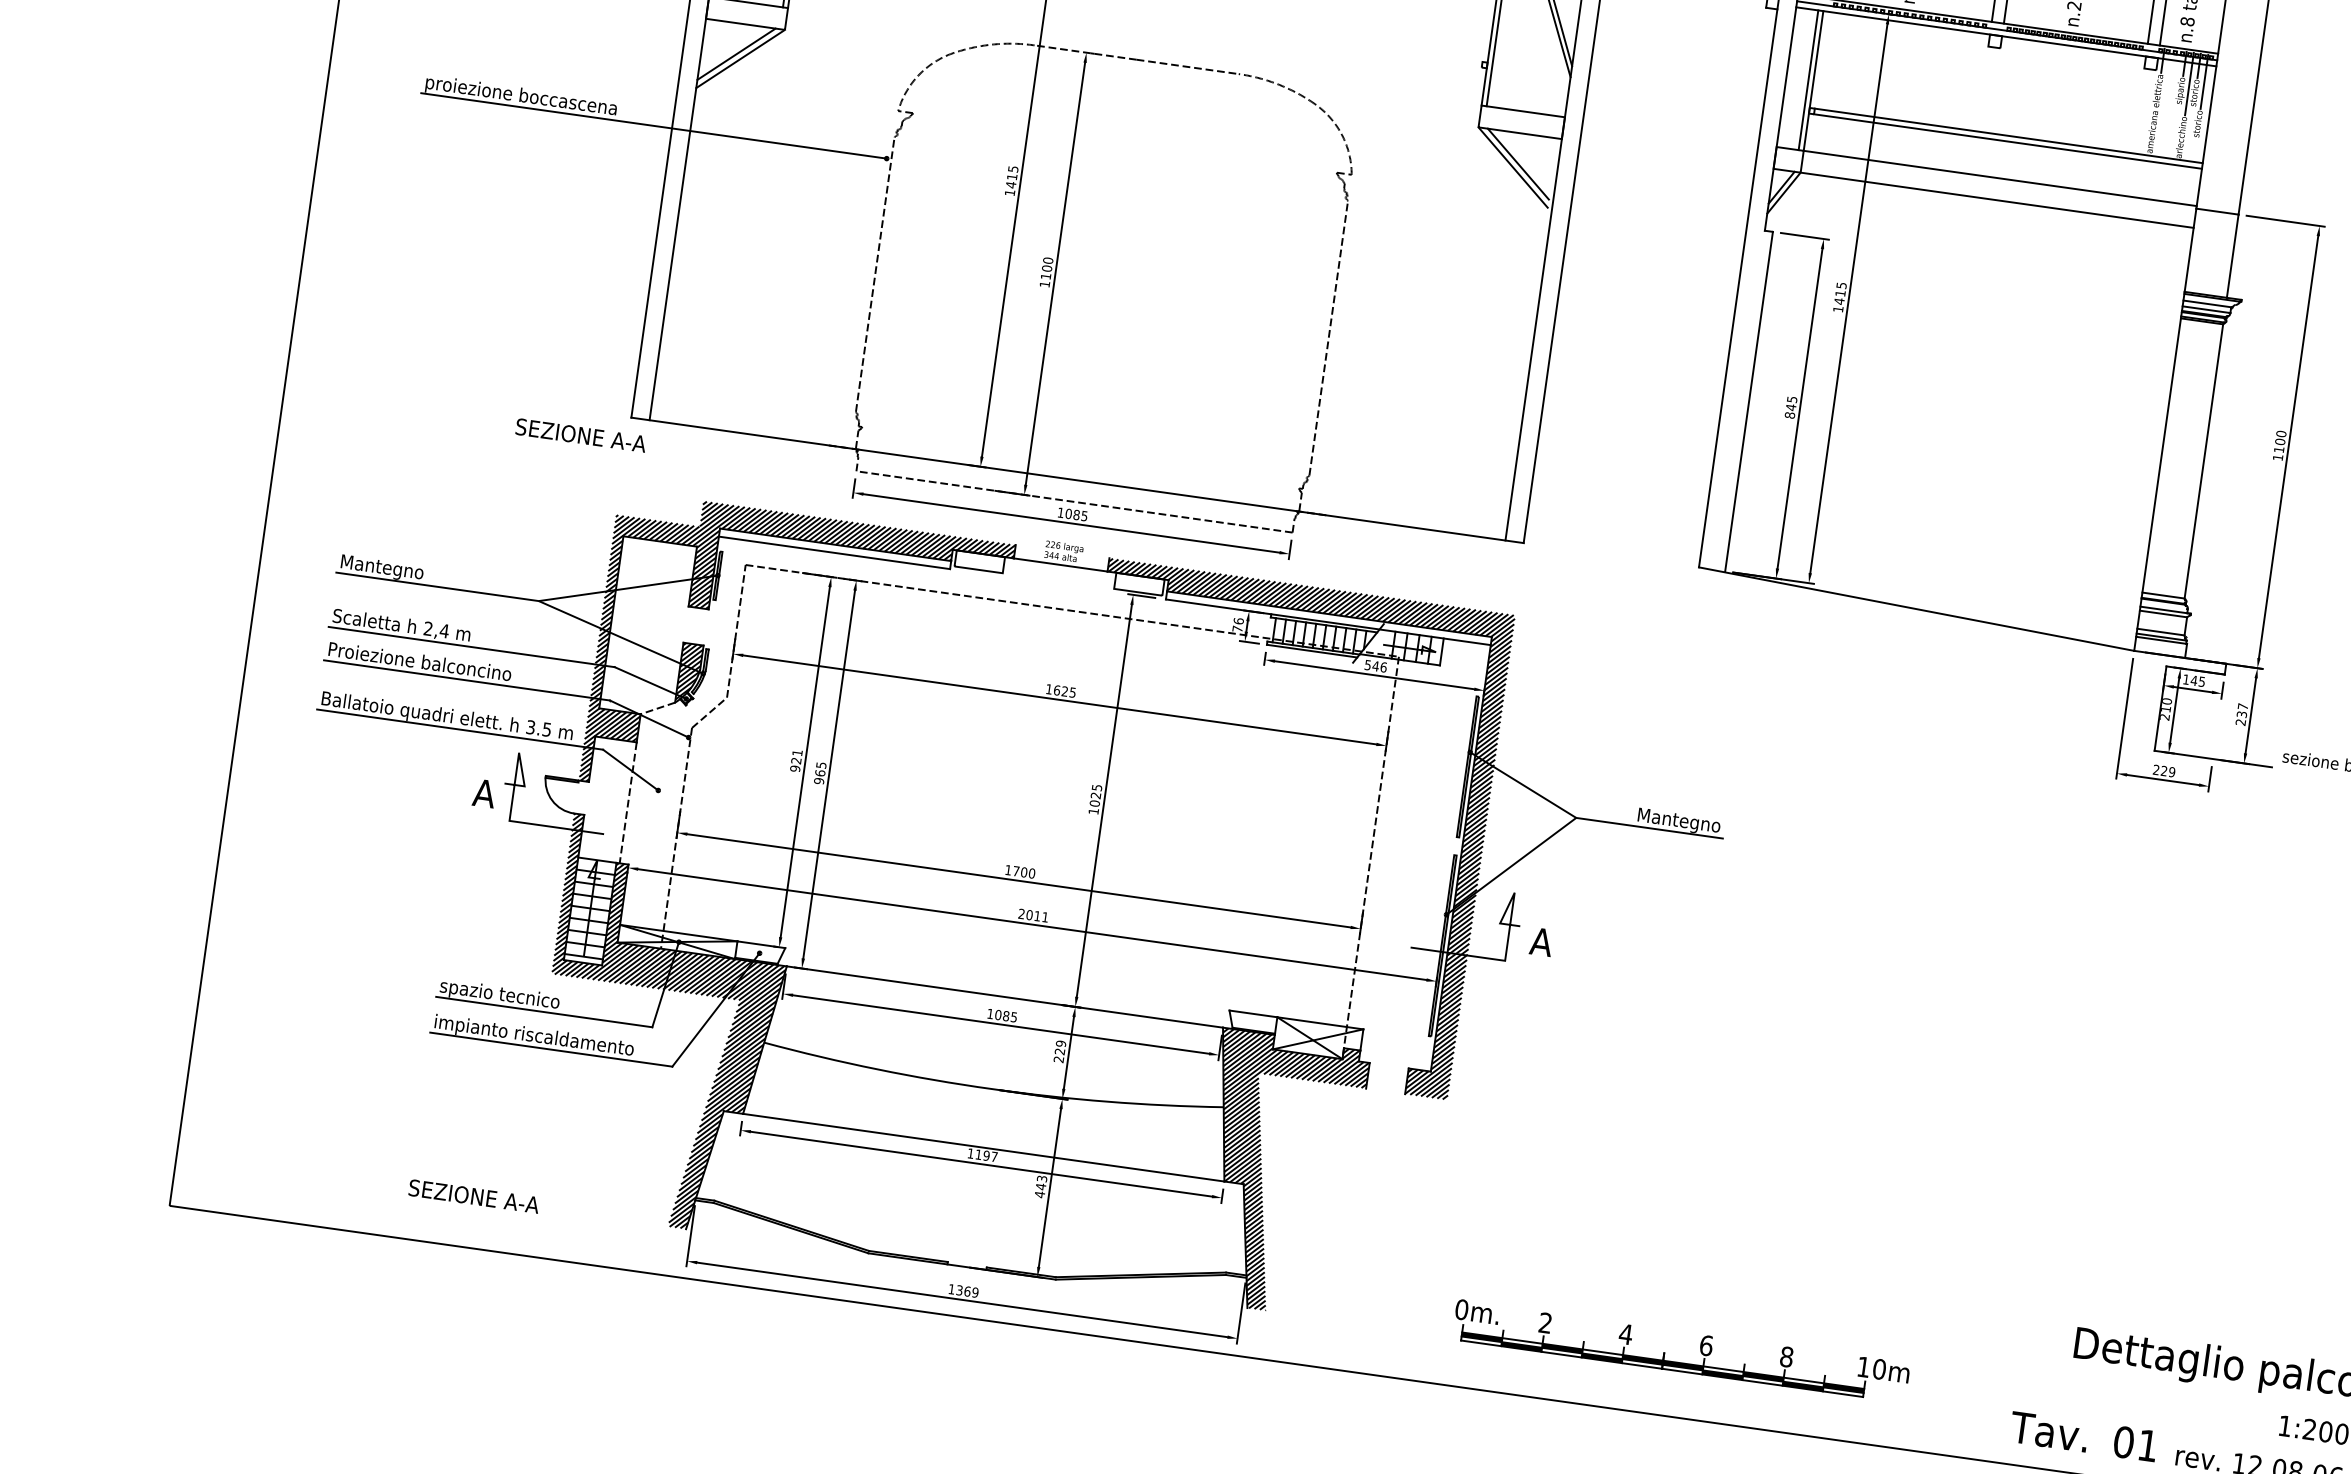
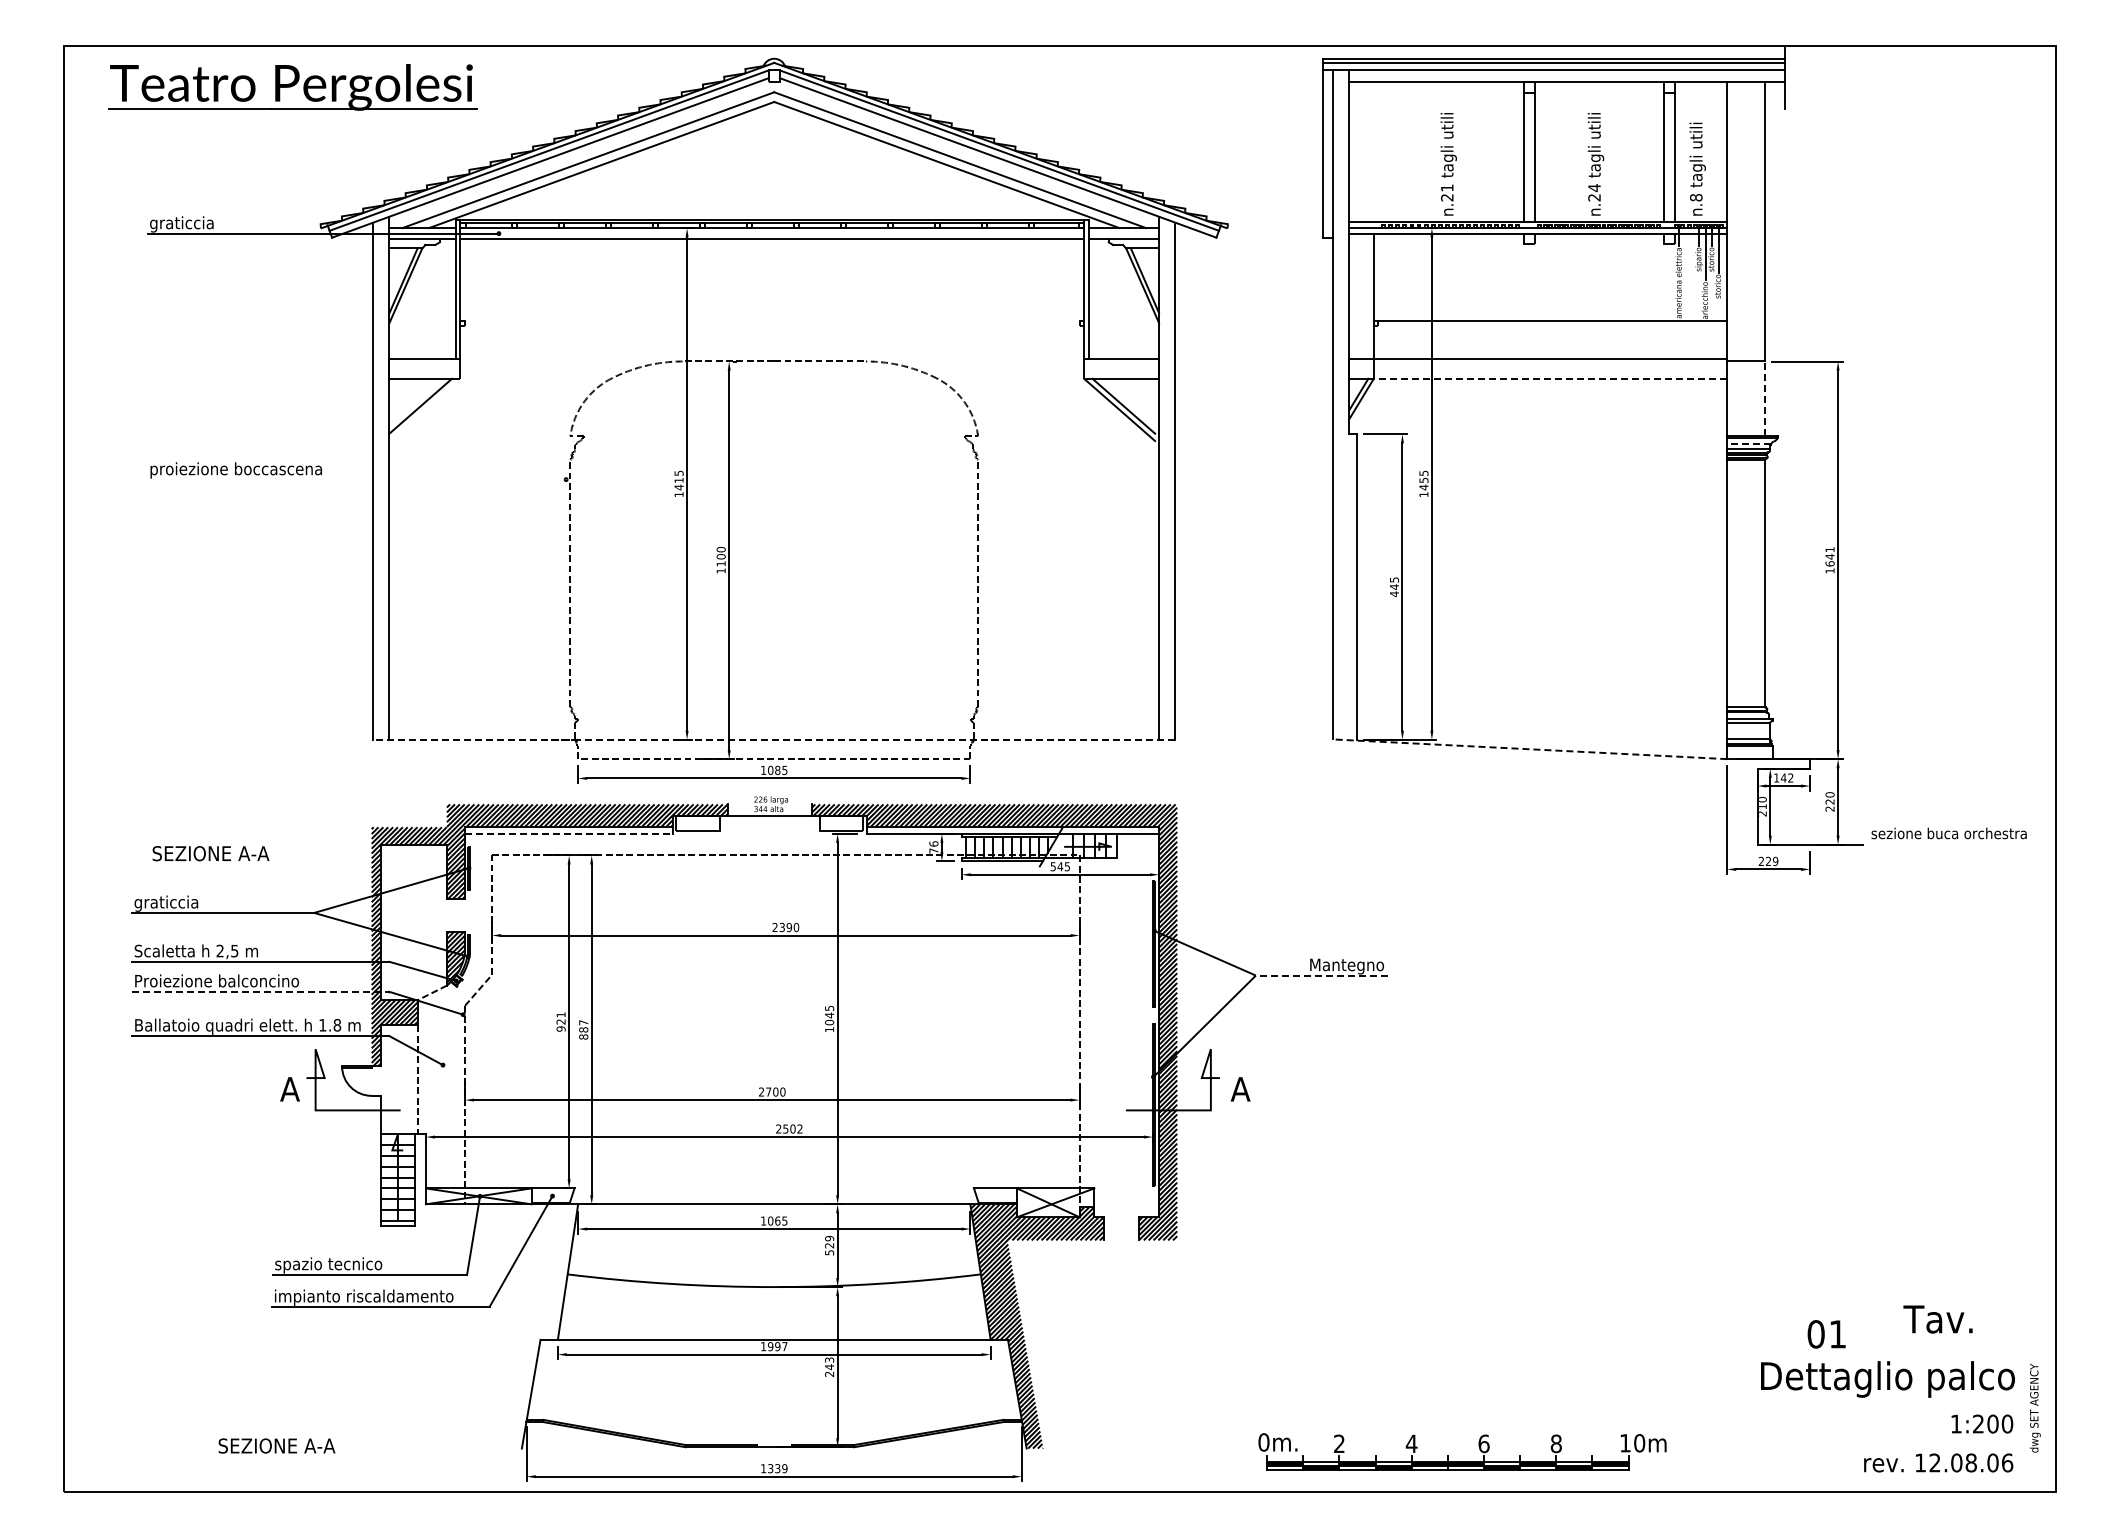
line: (740, 58) -> (424, 409), removed
line: (1808, 80) -> (1369, 296), removed
line: (653, 125) -> (356, 479), removed
line: (2007, 141) -> (1552, 325), removed
line: (1997, 199) -> (1550, 378), solid -> dashed
line: (2233, 255) -> (1765, 398), solid -> dashed
text: (1840, 293) -> (1423, 480), 1415 -> 1455
line: (2207, 304) -> (1748, 444), solid -> dashed
text: (1789, 415) -> (1394, 594), 845 -> 445
text: (580, 435) -> (210, 853), moved
text: (2279, 441) -> (1829, 556), 1100 -> 1641
line: (1076, 479) -> (773, 739), solid -> dashed
line: (834, 552) -> (568, 833), solid -> dashed
text: (381, 568) -> (171, 903), Mantegno -> graticcia
line: (1915, 609) -> (1529, 749), solid -> dashed
text: (444, 631) -> (234, 951), 2,4 -> 2,5
text: (1383, 667) -> (1067, 866), 546 -> 545
line: (466, 680) -> (260, 991), solid -> dashed
text: (2201, 681) -> (1790, 777), 145 -> 142
text: (1060, 690) -> (785, 927), 1625 -> 2390
text: (2241, 710) -> (1829, 798), 237 -> 220
text: (539, 728) -> (330, 1025), 3.5 -> 1.8
text: (820, 772) -> (583, 1029), 965 -> 887
text: (1095, 795) -> (829, 1015), 1025 -> 1045
line: (1649, 828) -> (1321, 975), solid -> dashed
text: (1008, 869) -> (761, 1091), 1700 -> 2700
text: (1037, 915) -> (792, 1128), 2011 -> 2502
text: (1005, 1015) -> (777, 1220), 1085 -> 1065
hatch: (661, 1024) -> (474, 1271), removed
text: (1058, 1059) -> (829, 1252), 229 -> 529
text: (978, 1154) -> (770, 1346), 1197 -> 1997
text: (1039, 1194) -> (829, 1374), 443 -> 243
text: (473, 1195) -> (276, 1445), moved
text: (967, 1291) -> (777, 1468), 1369 -> 1339
part: (1679, 1361) -> (1462, 1461), moved
text: (2048, 1431) -> (1937, 1319), moved
text: (2135, 1444) -> (1826, 1334), moved

